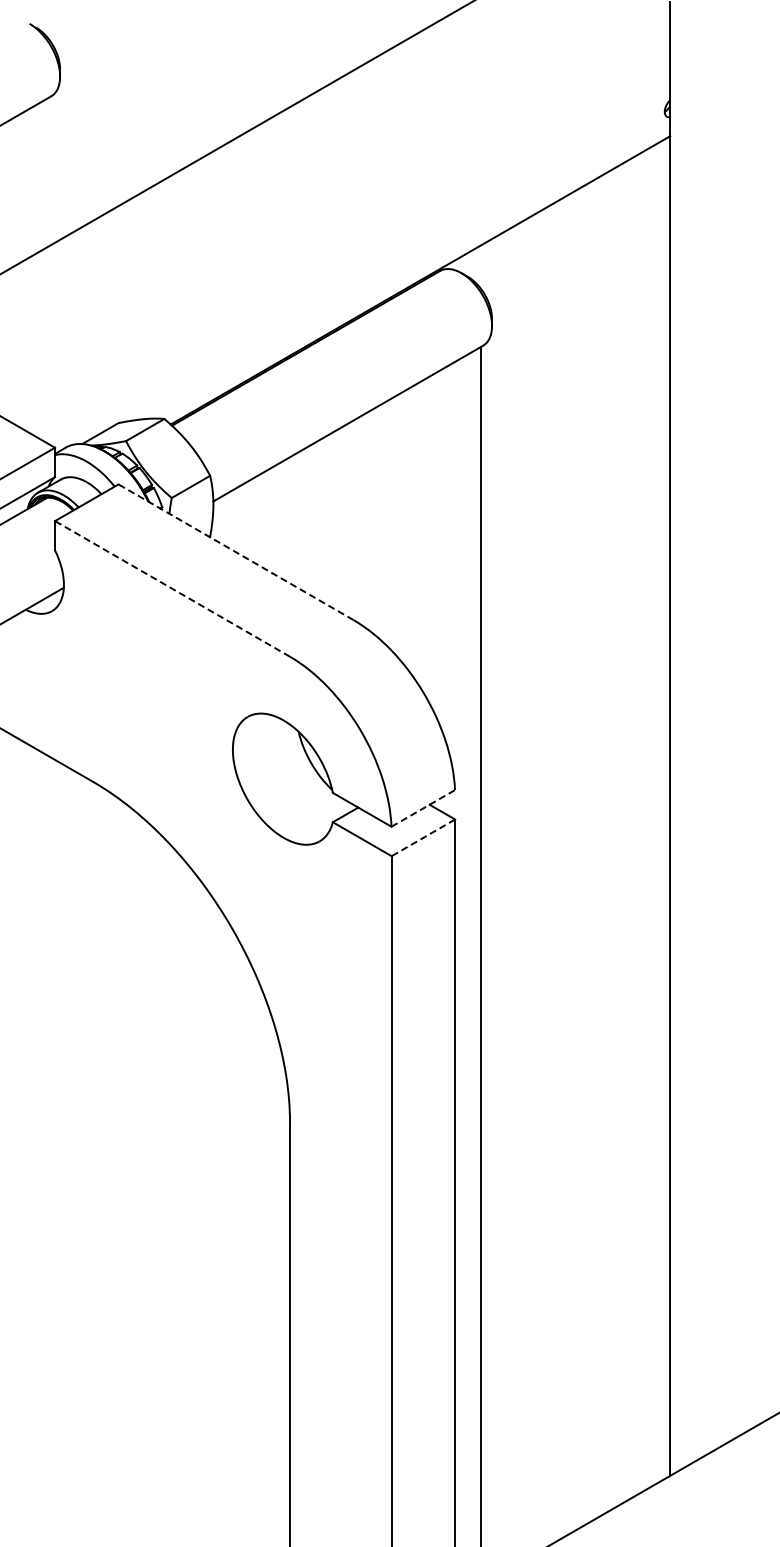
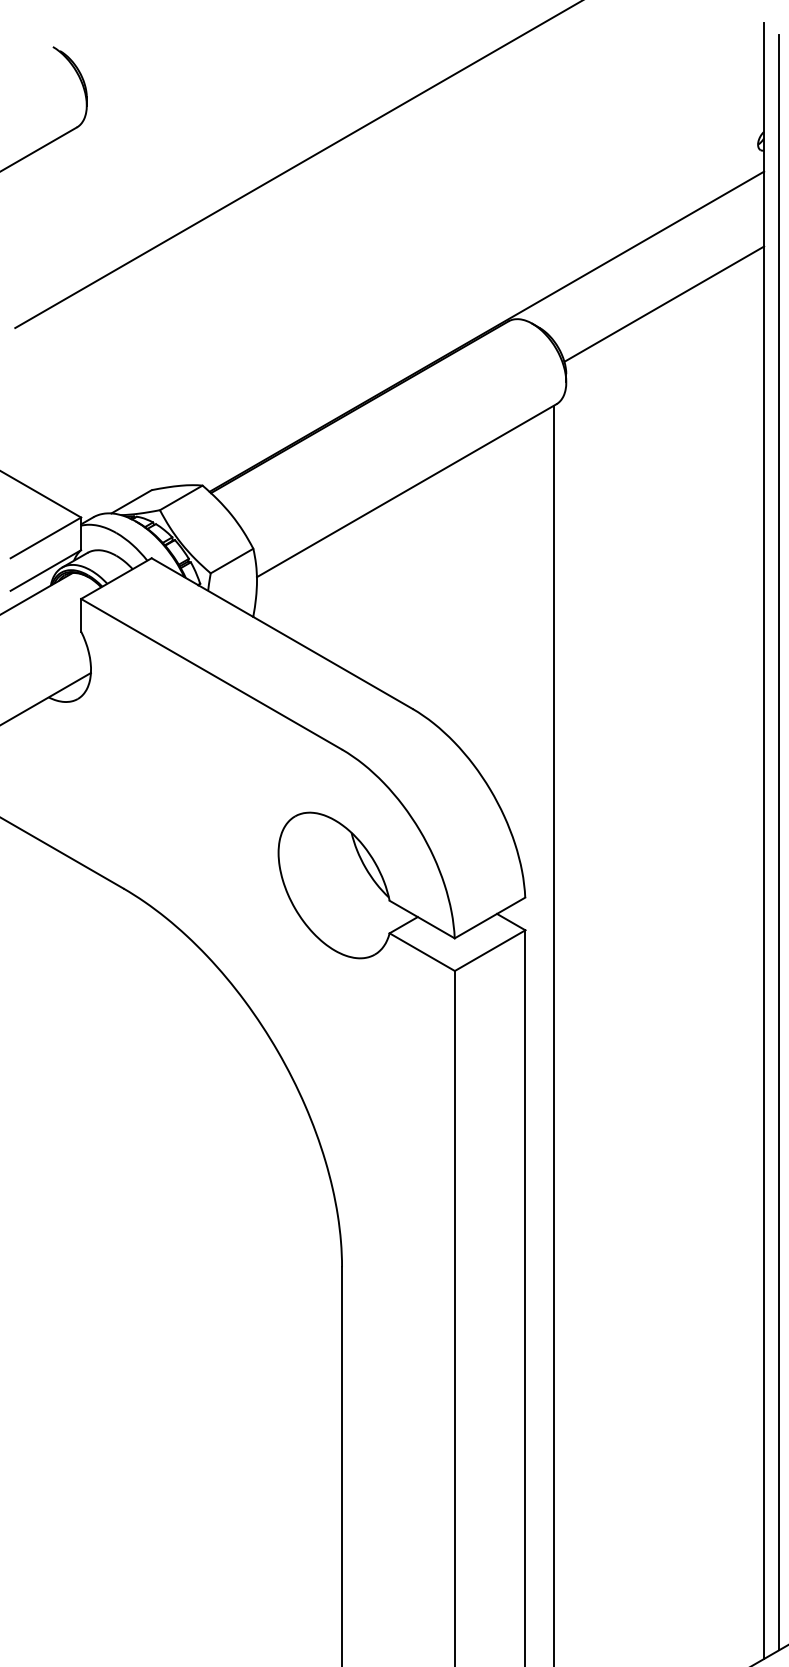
line: (580, 255) -> (664, 304), added
line: (236, 552) -> (282, 633), dashed -> solid
line: (172, 588) -> (211, 673), dashed -> solid
line: (683, 740) -> (778, 842), added
line: (423, 808) -> (490, 918), dashed -> solid
line: (423, 837) -> (490, 950), dashed -> solid

